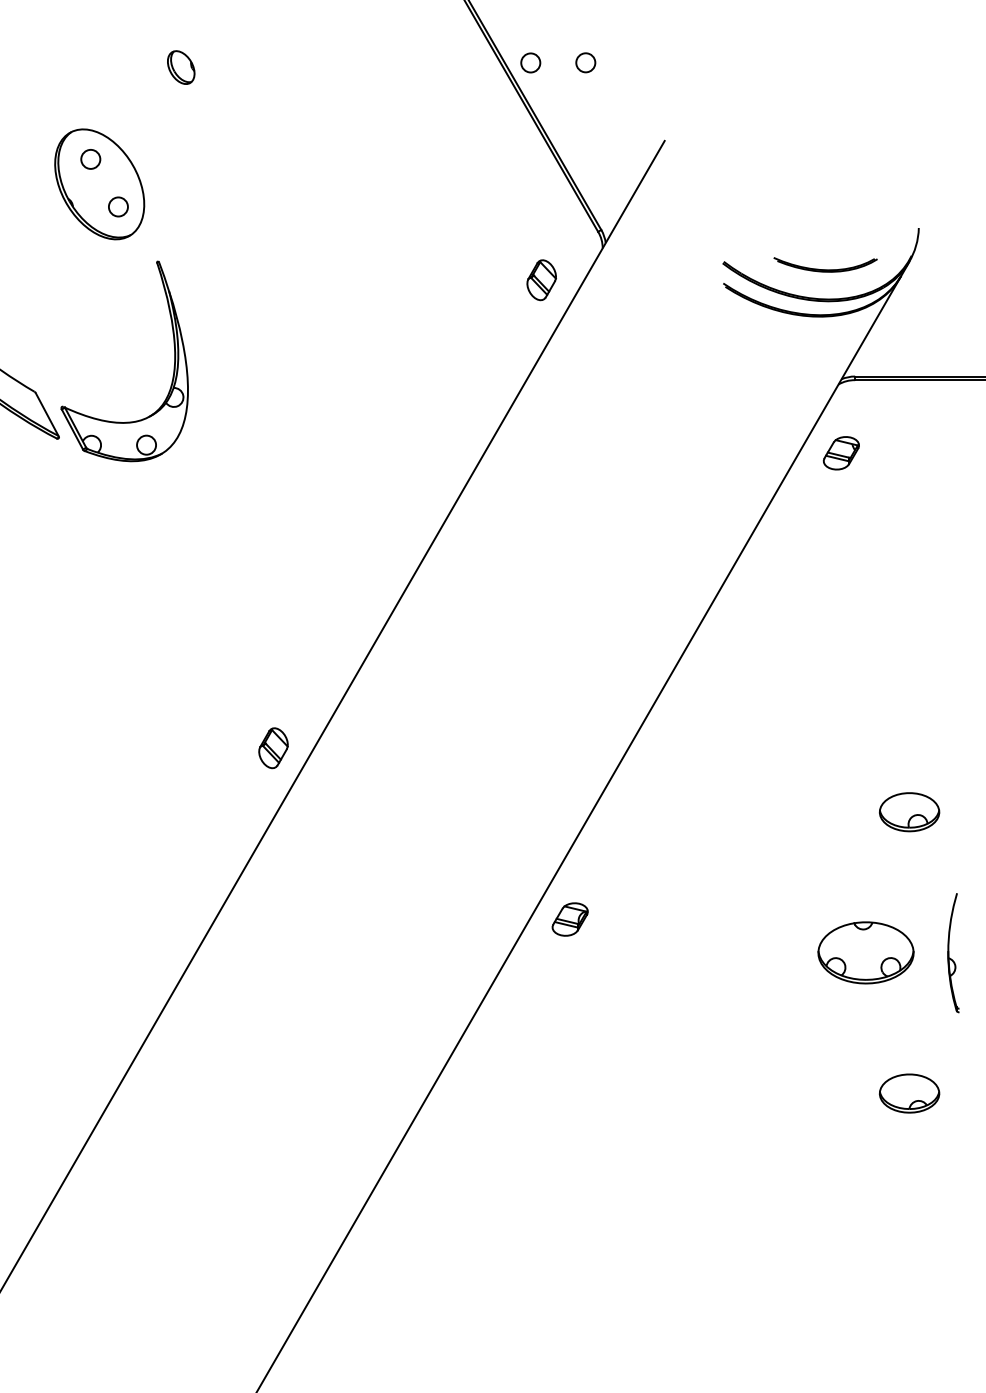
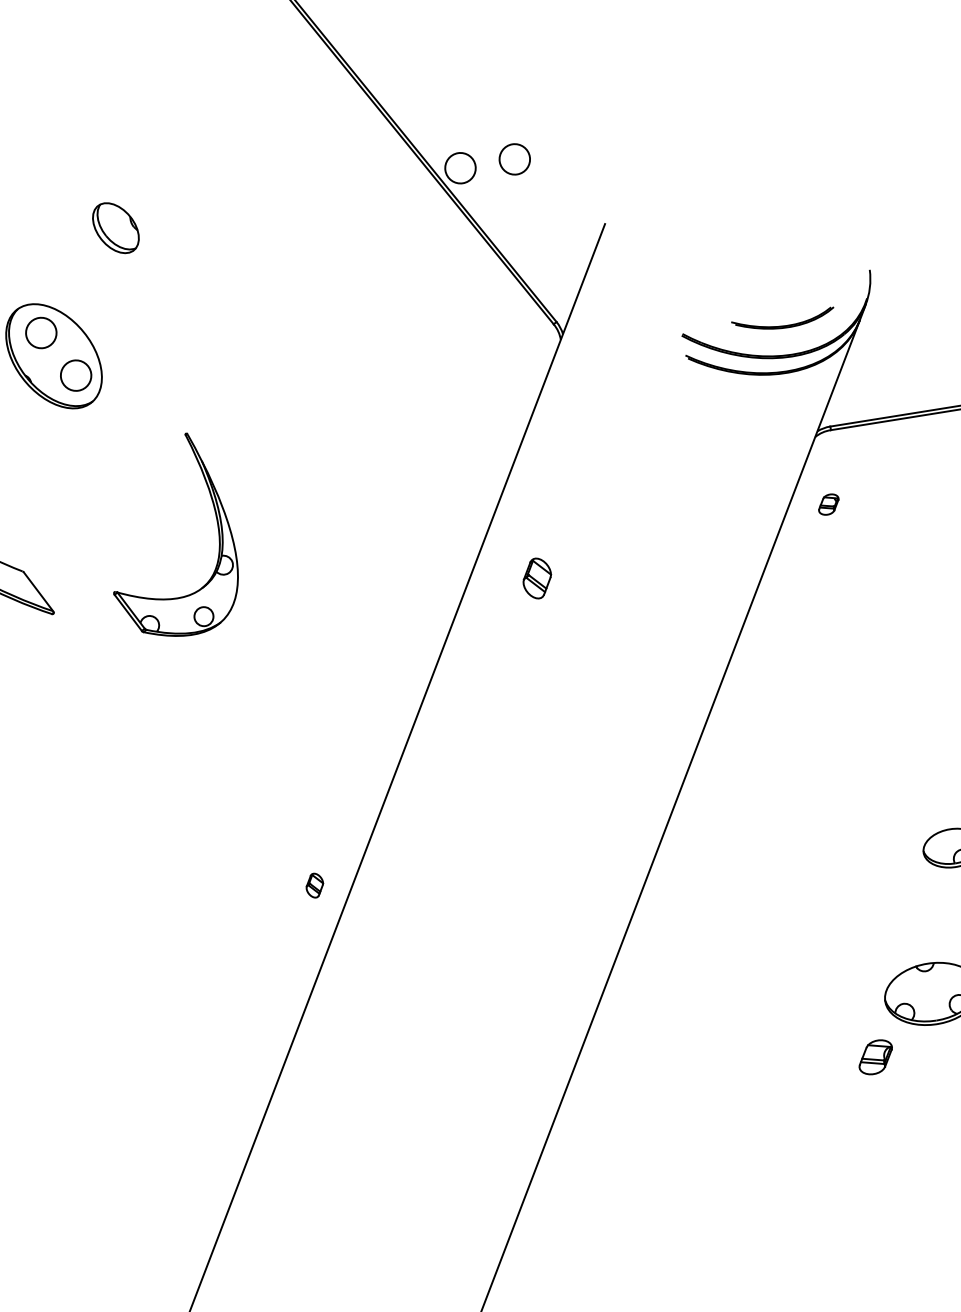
circle: (530, 62) -> (460, 167), size x1.6
circle: (585, 62) -> (514, 159), size x1.6
part: (181, 67) -> (116, 227), size x1.6
circle: (90, 158) -> (40, 332), size x1.6
circle: (117, 206) -> (75, 375), size x1.6
part: (541, 280) -> (537, 578), moved
part: (173, 366) -> (218, 534), moved
part: (840, 453) -> (828, 504), size x0.6
part: (273, 748) -> (314, 885), size x0.6
part: (569, 919) -> (875, 1057), moved

